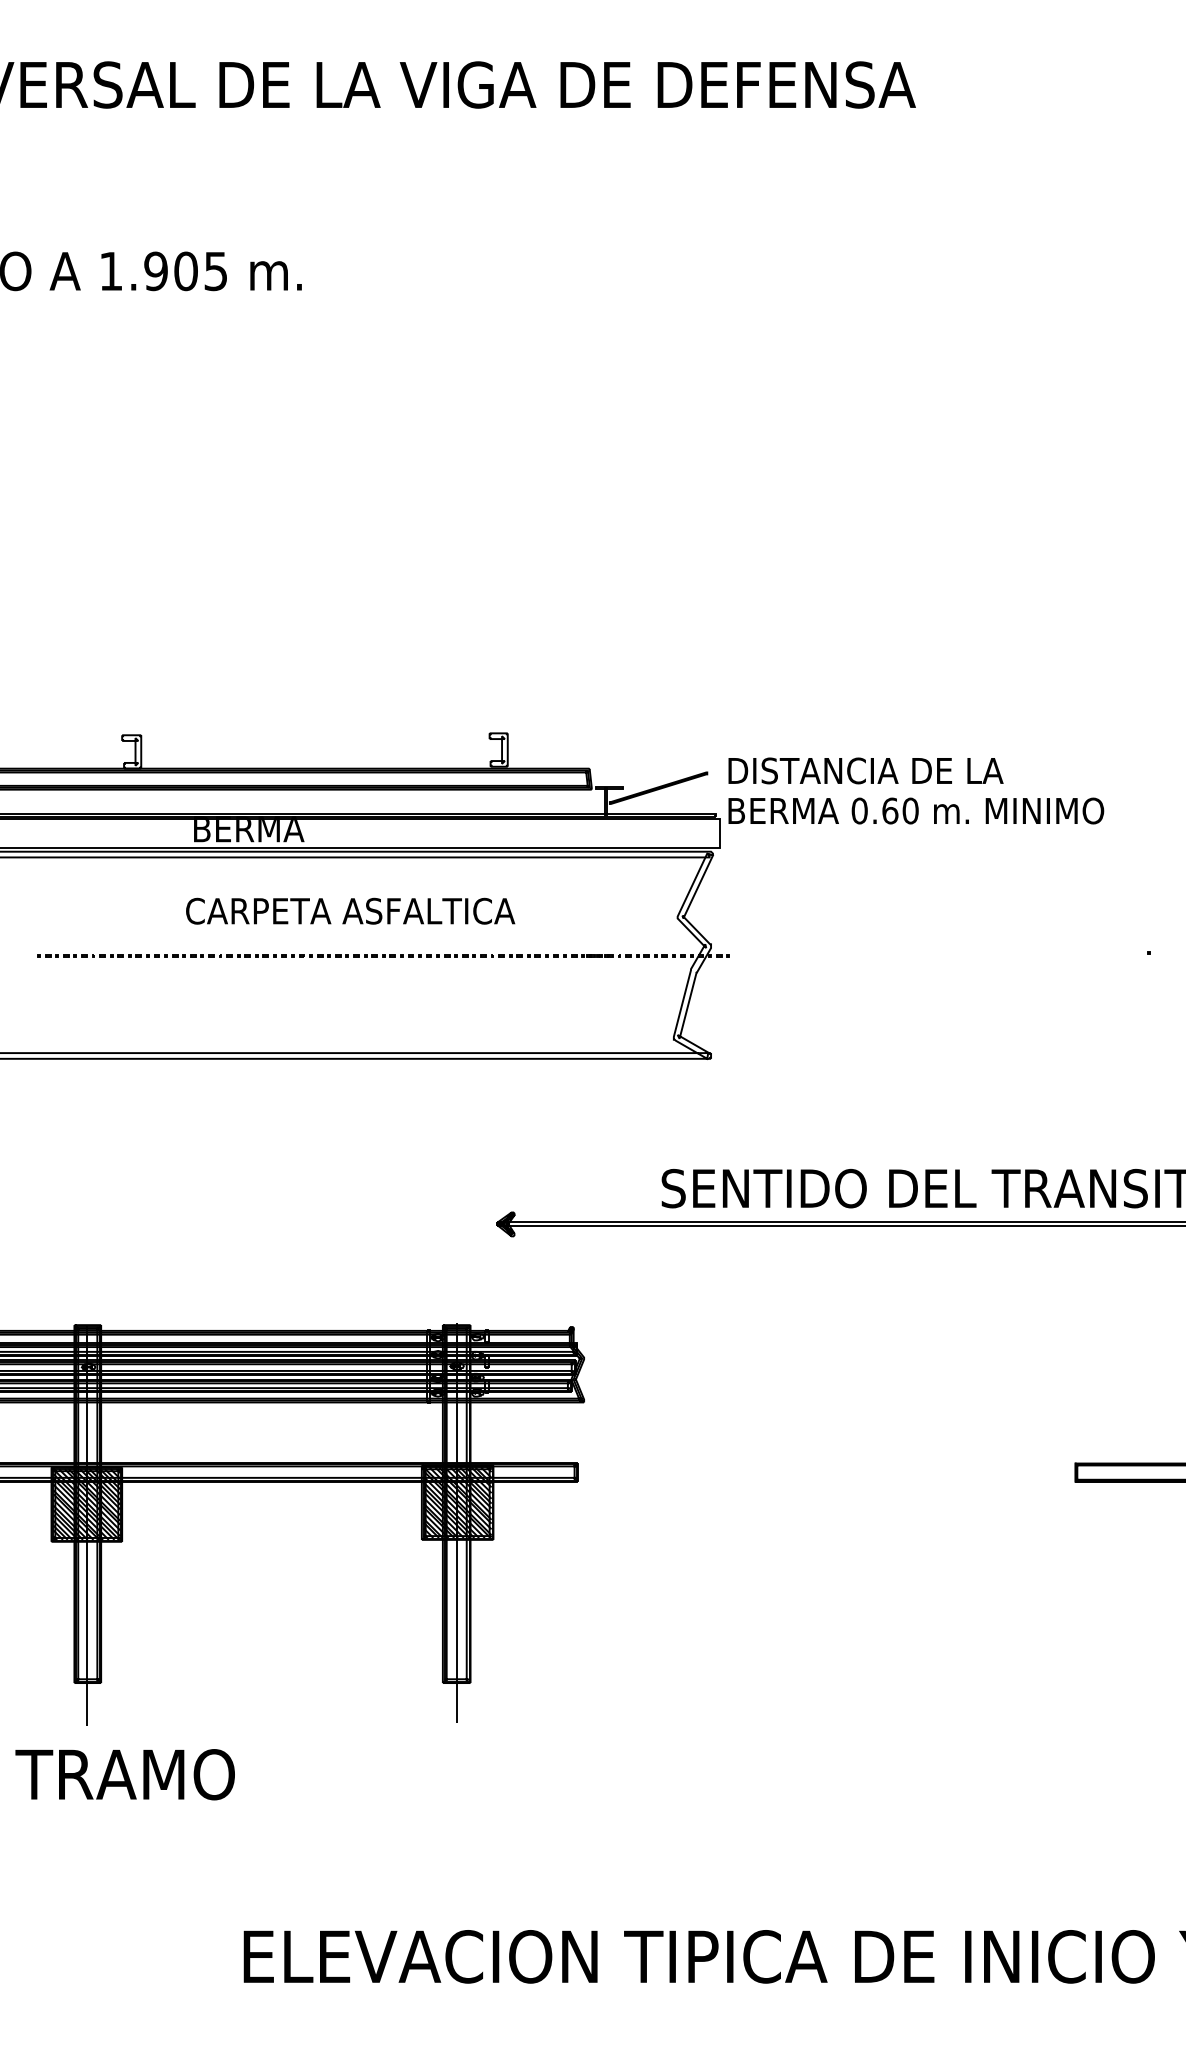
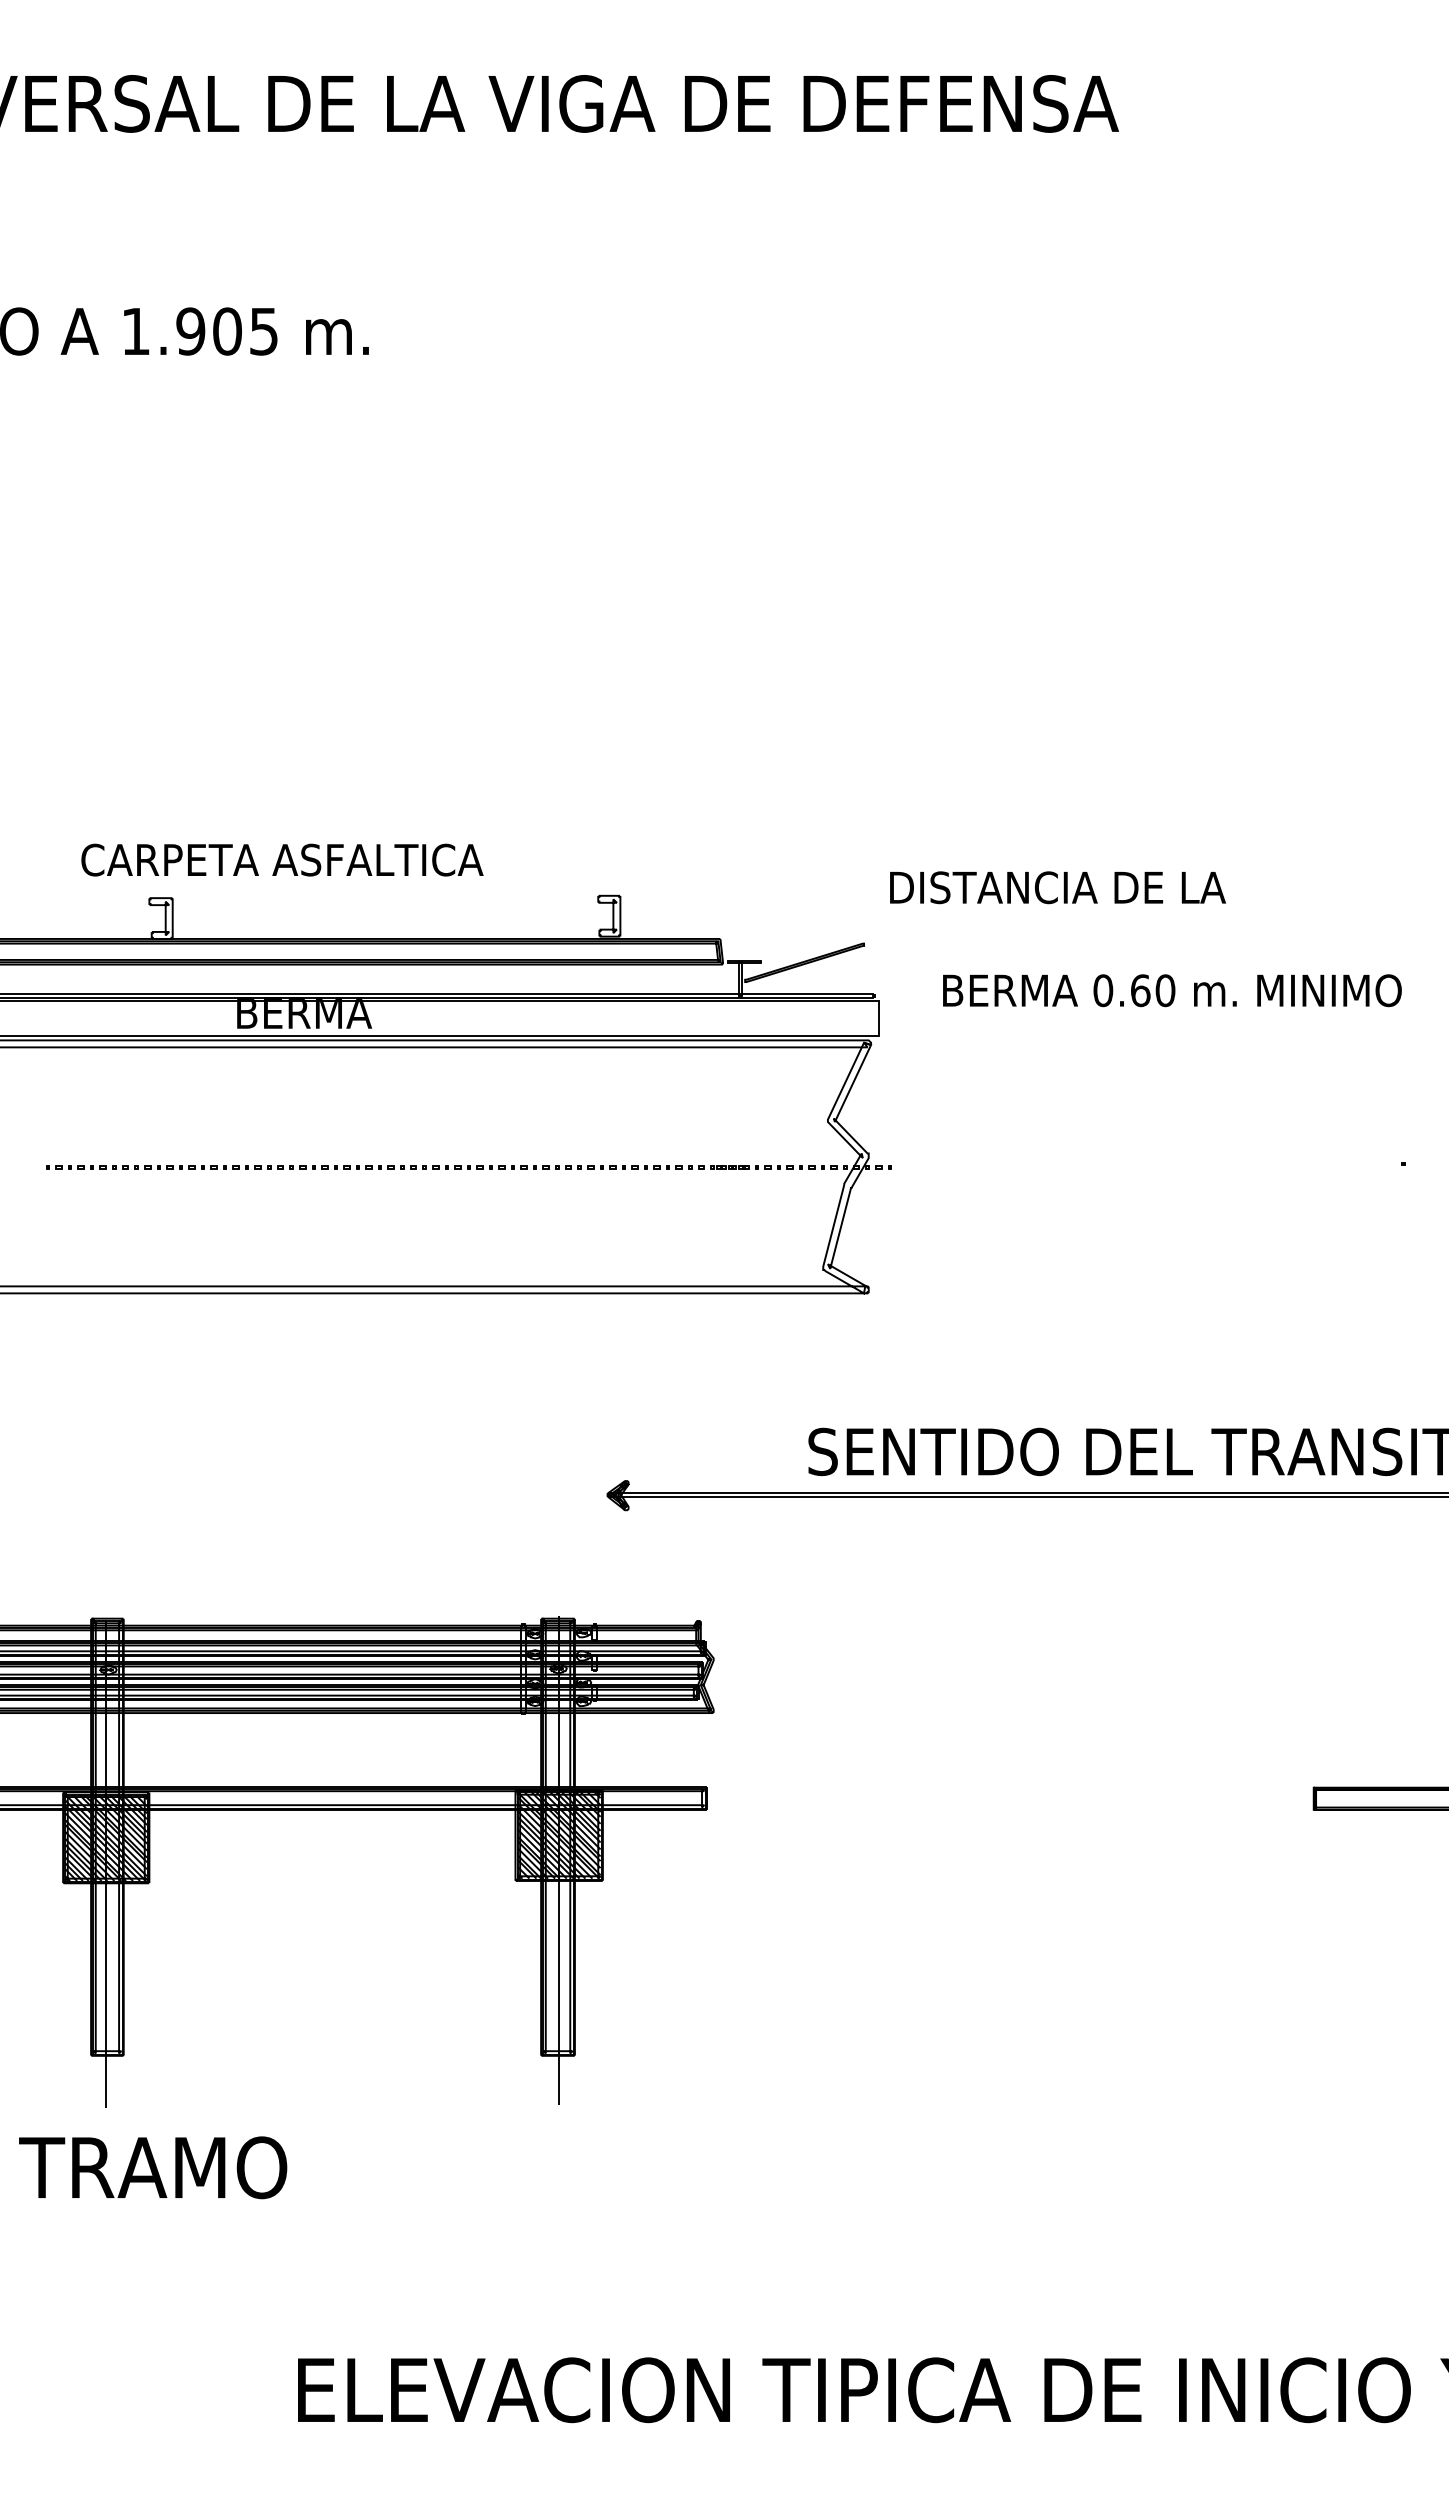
text: (865, 770) -> (1057, 887), moved
text: (916, 810) -> (1172, 990), moved
text: (350, 910) -> (282, 859), moved

